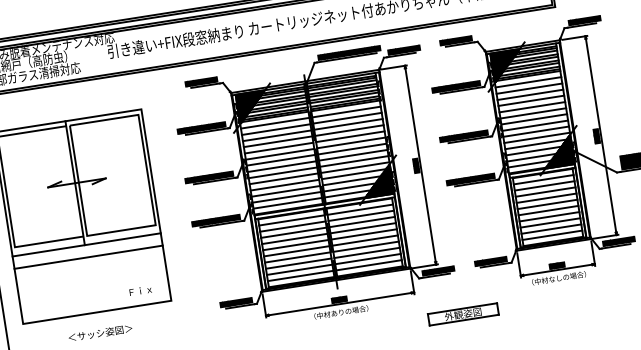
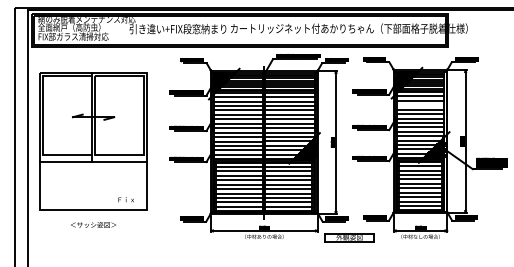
line: (530, 95) -> (420, 105), removed
line: (88, 257) -> (93, 170), removed
part: (463, 314) -> (349, 237), moved

